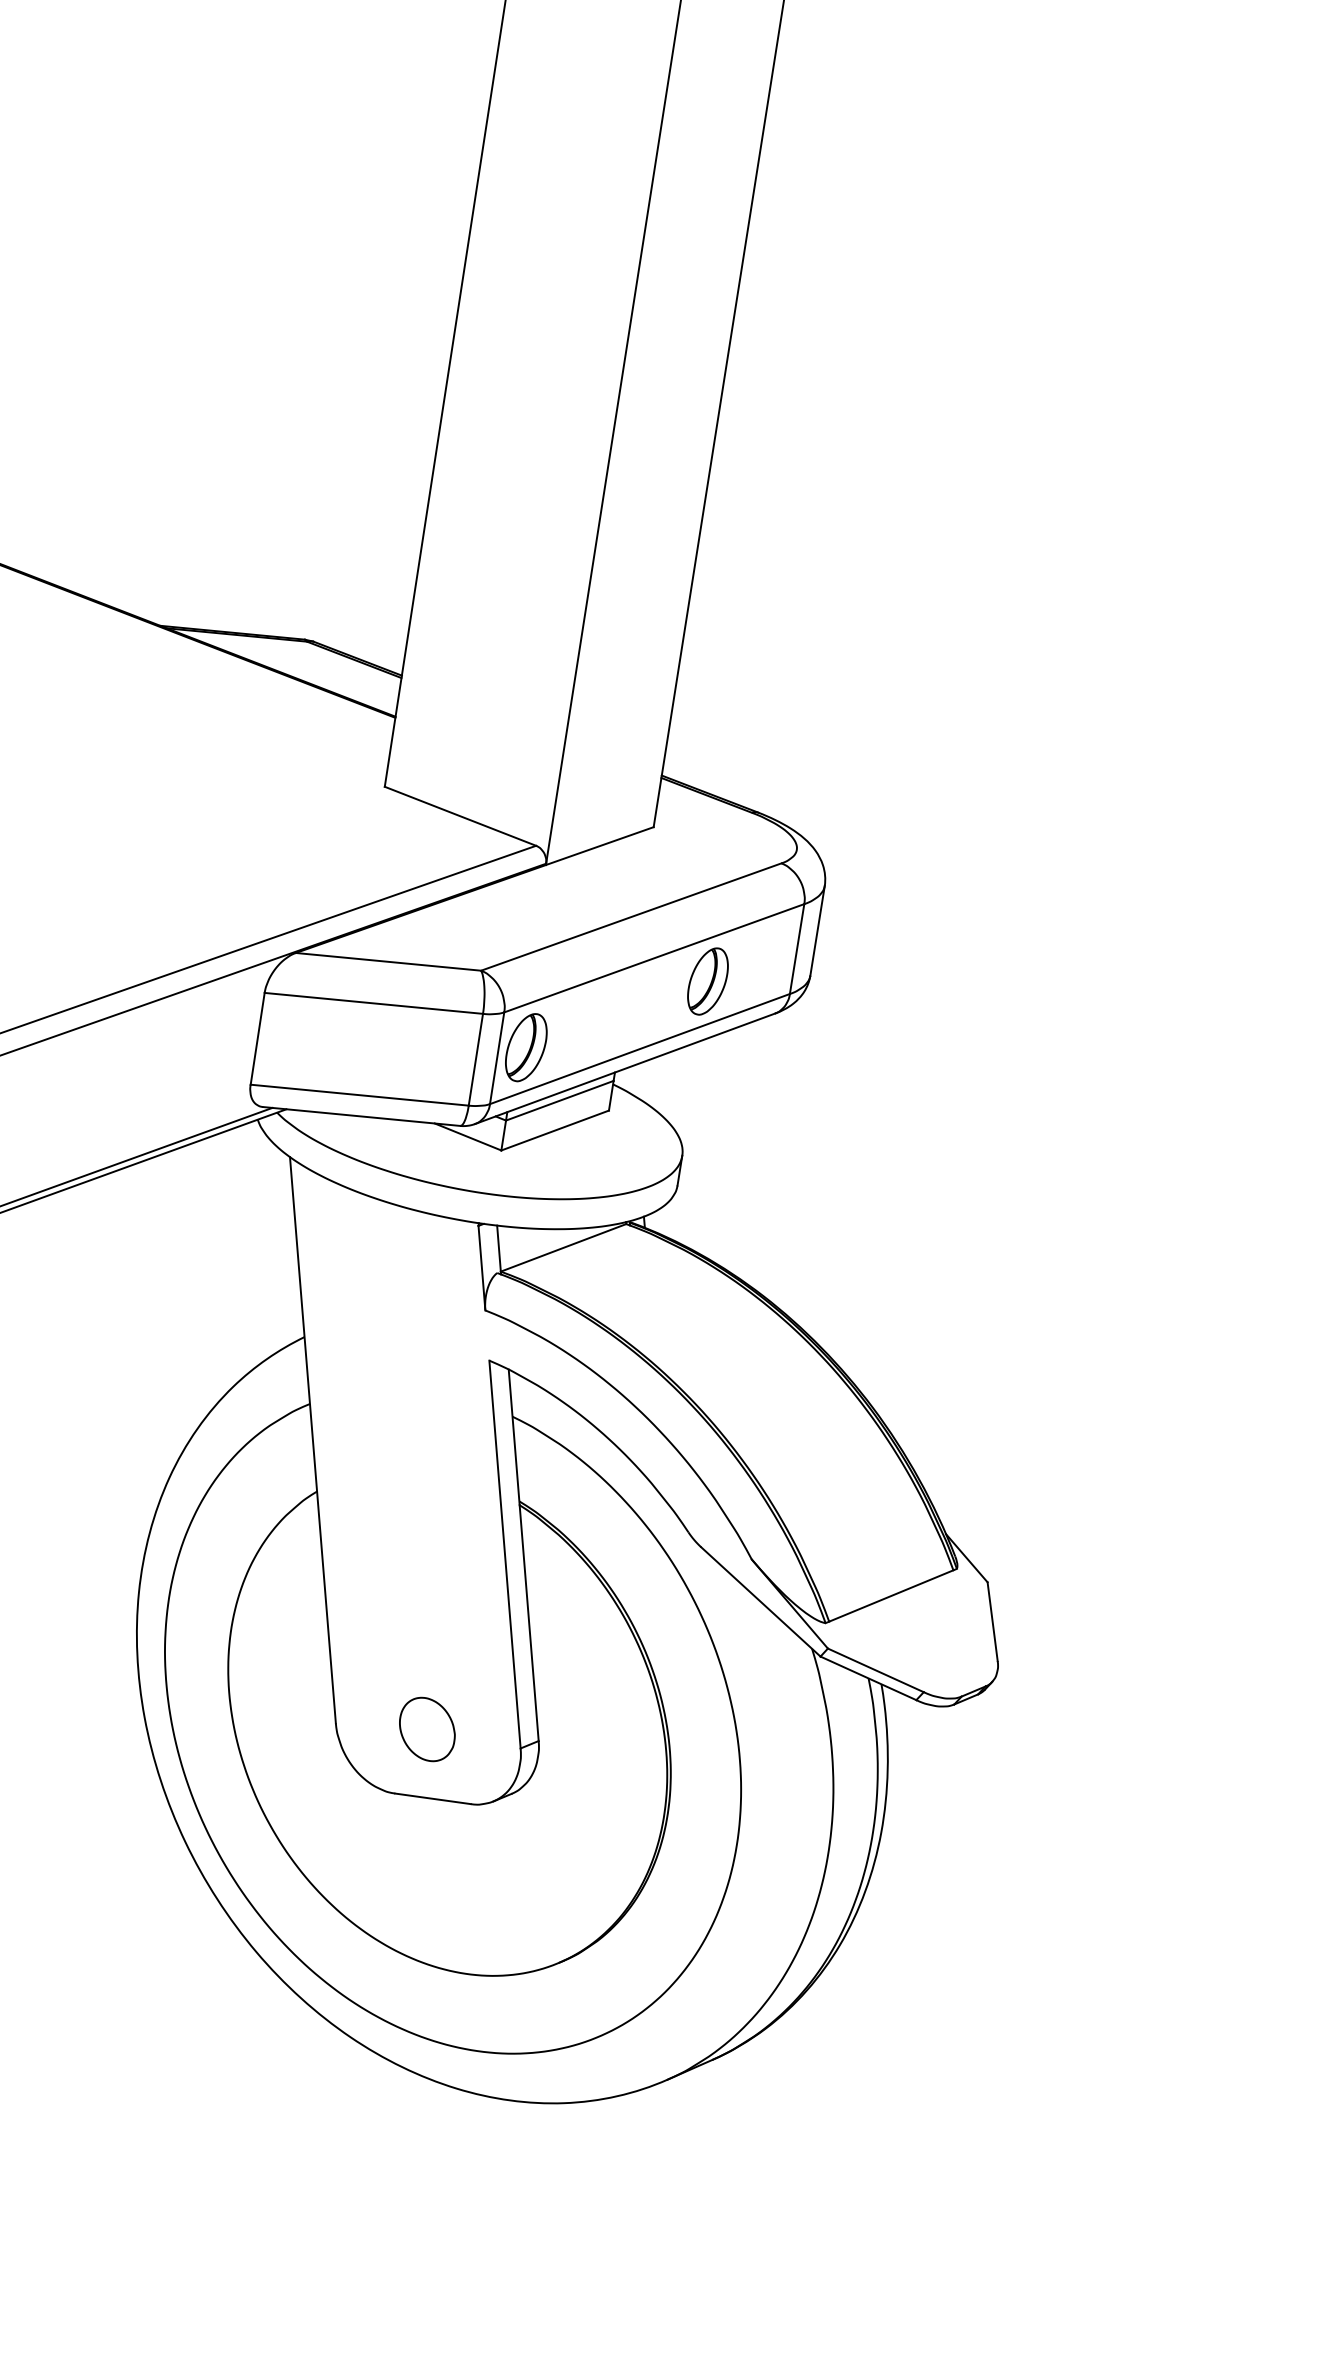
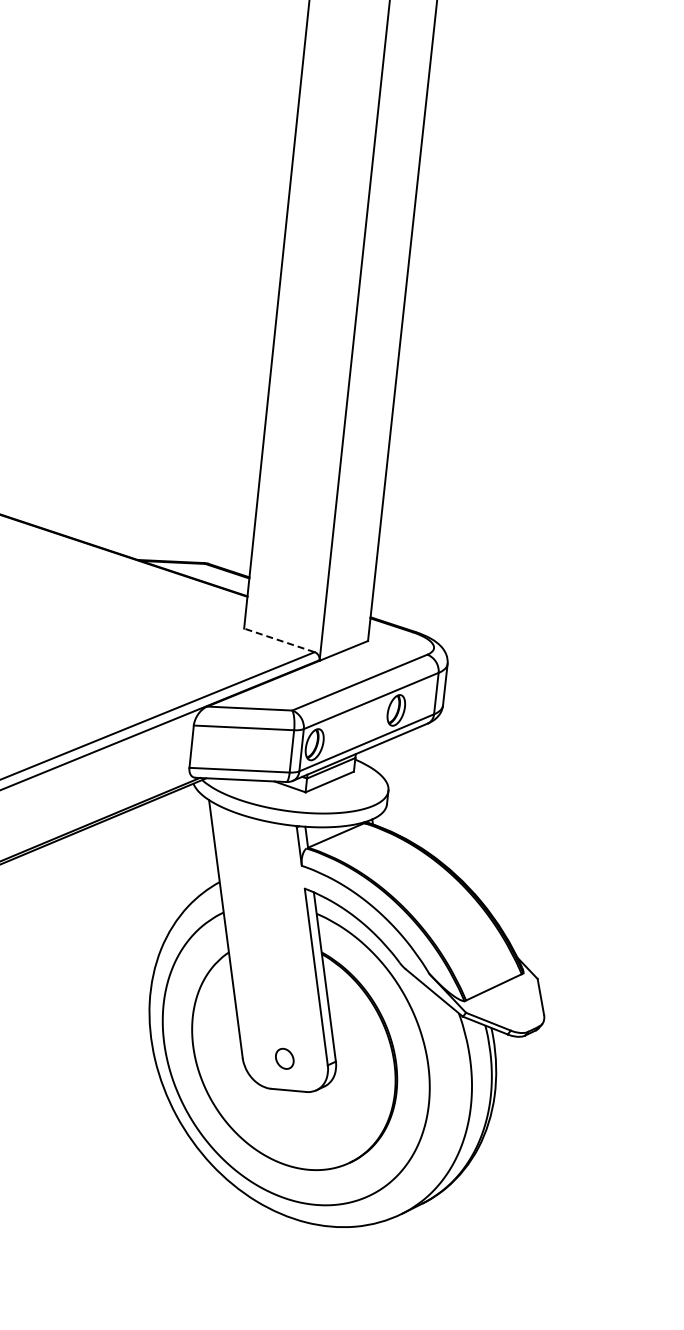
line: (458, 816) -> (278, 640), solid -> dashed
part: (426, 1728) -> (284, 1058), size x0.7

